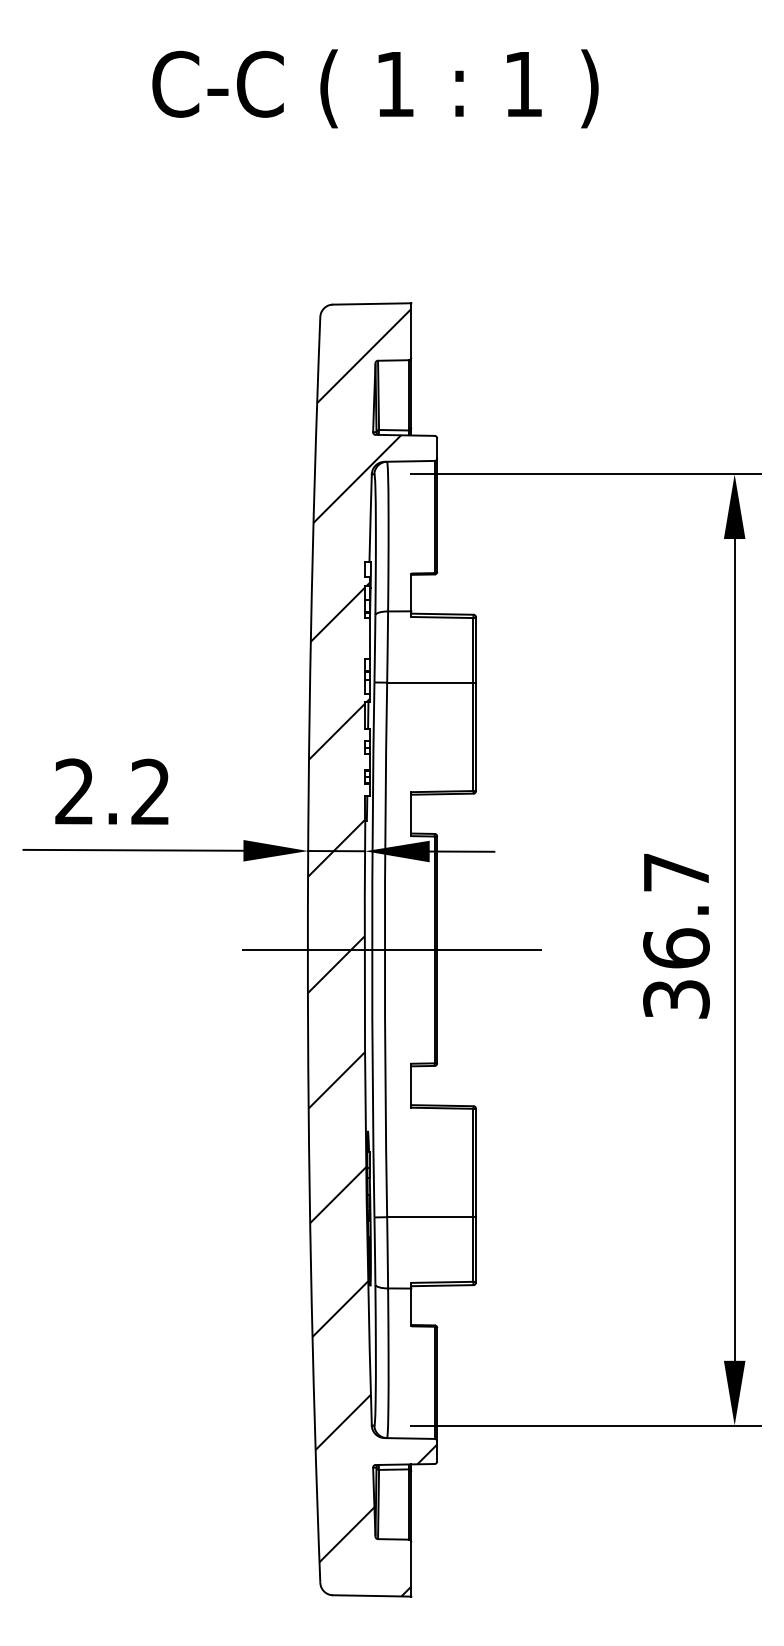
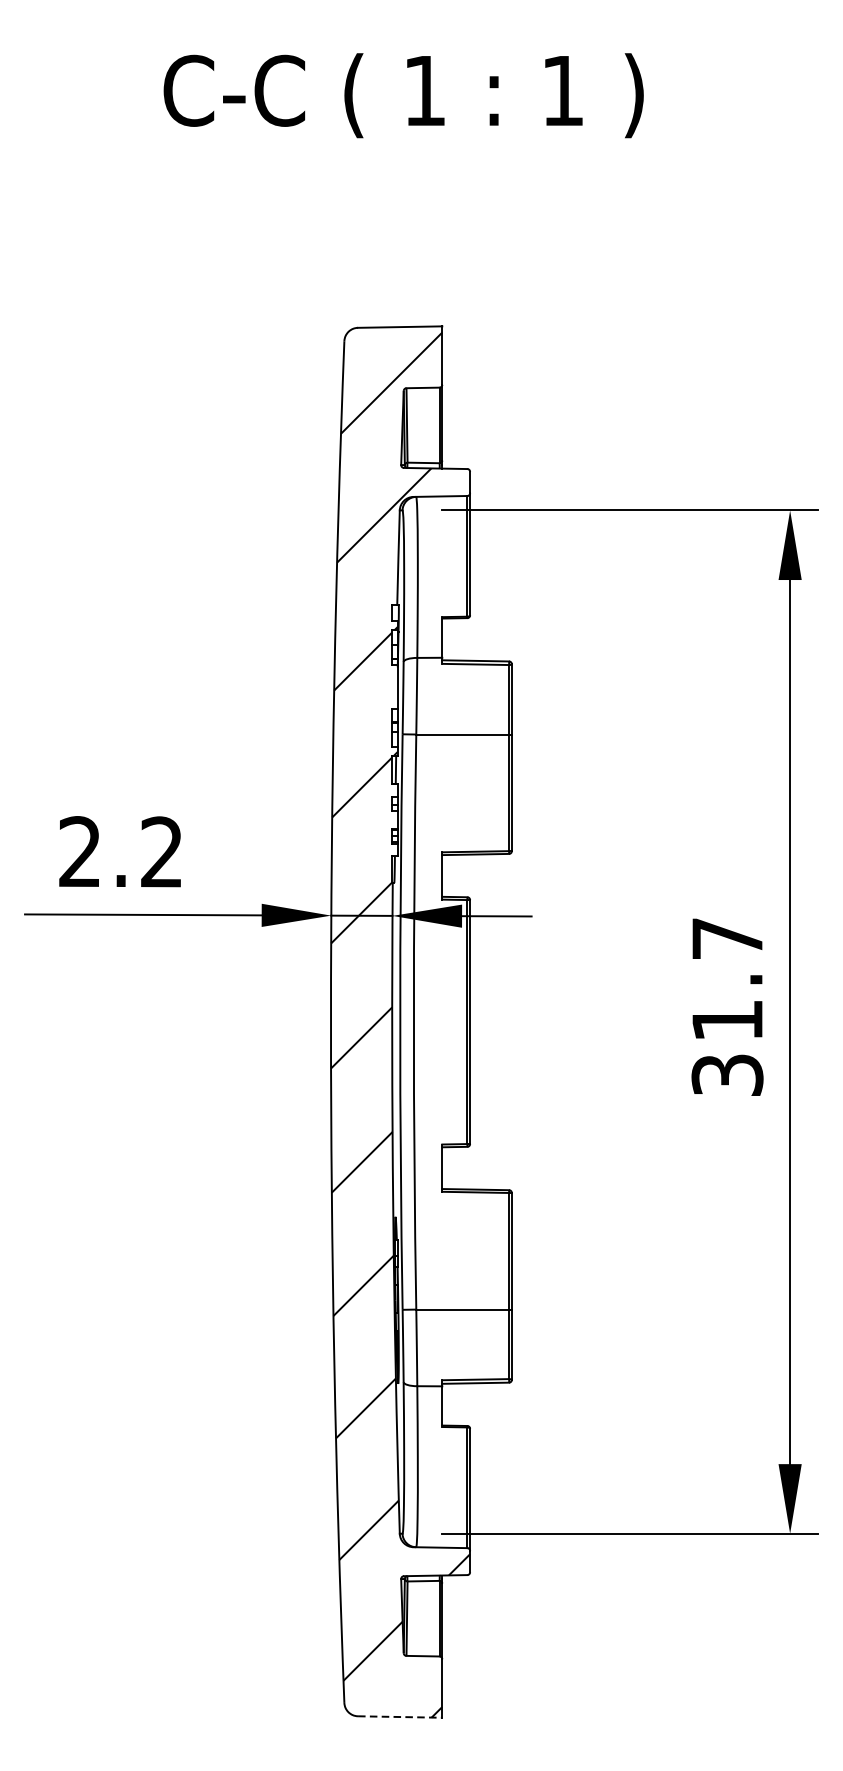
text: (676, 948) -> (727, 1020), 36.7 -> 31.7
line: (391, 949) -> (420, 1021), removed
line: (372, 1595) -> (400, 1716), solid -> dashed

